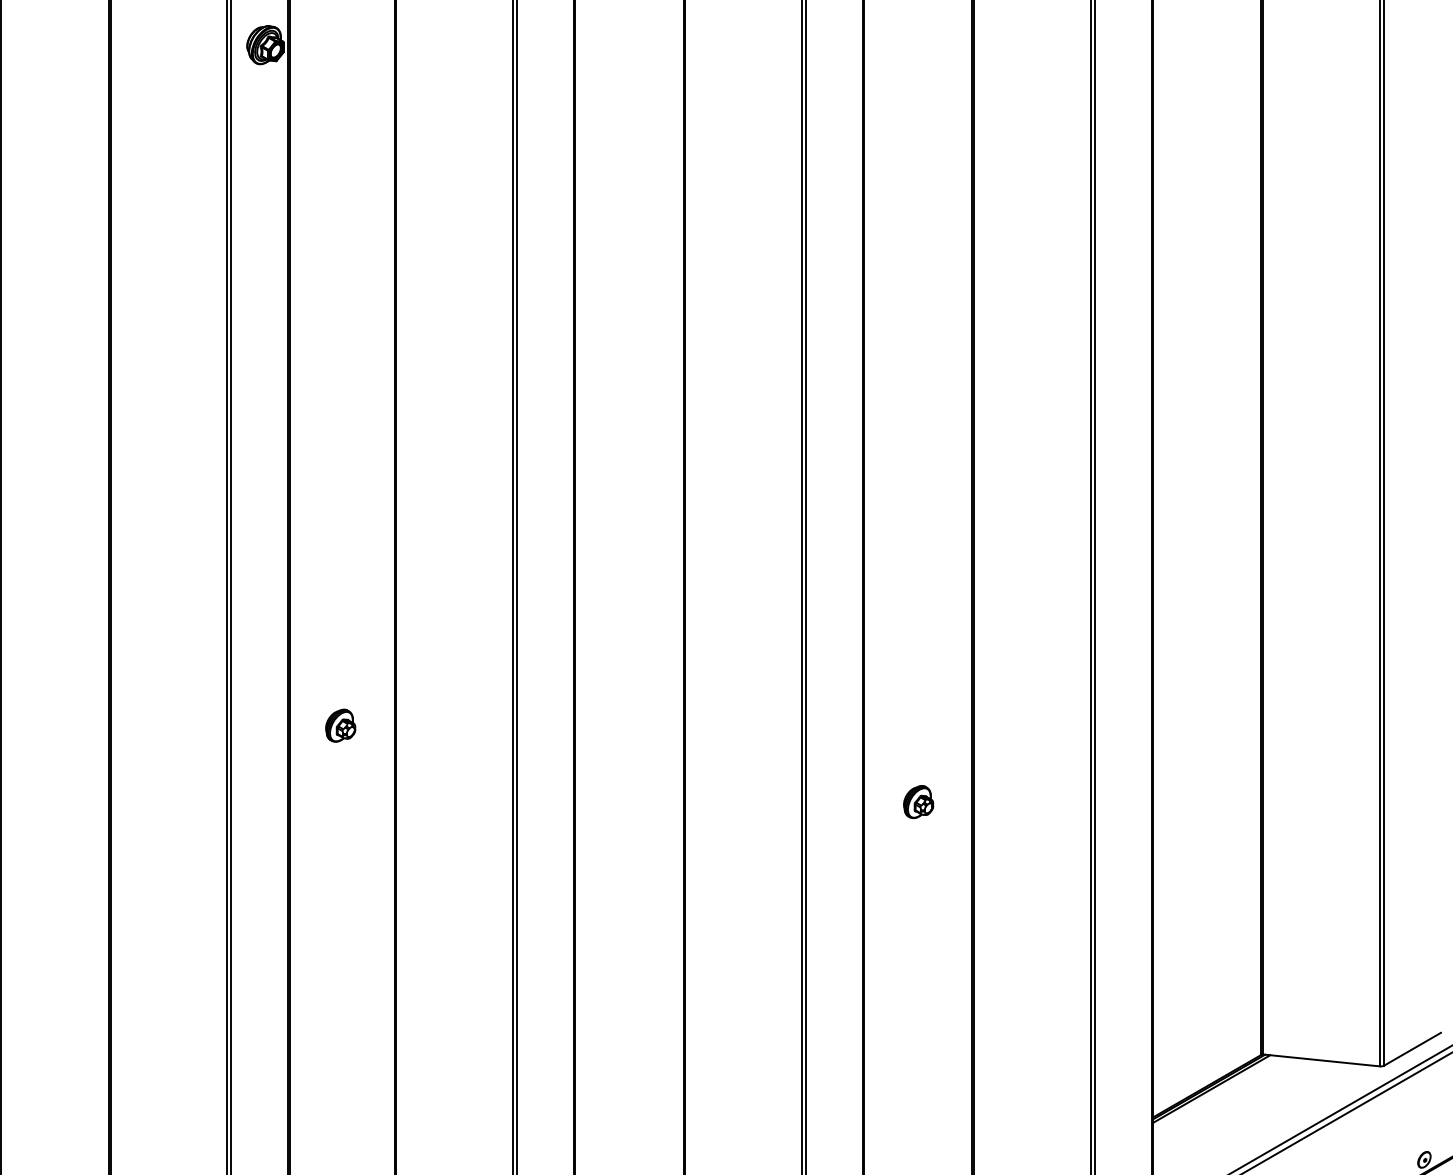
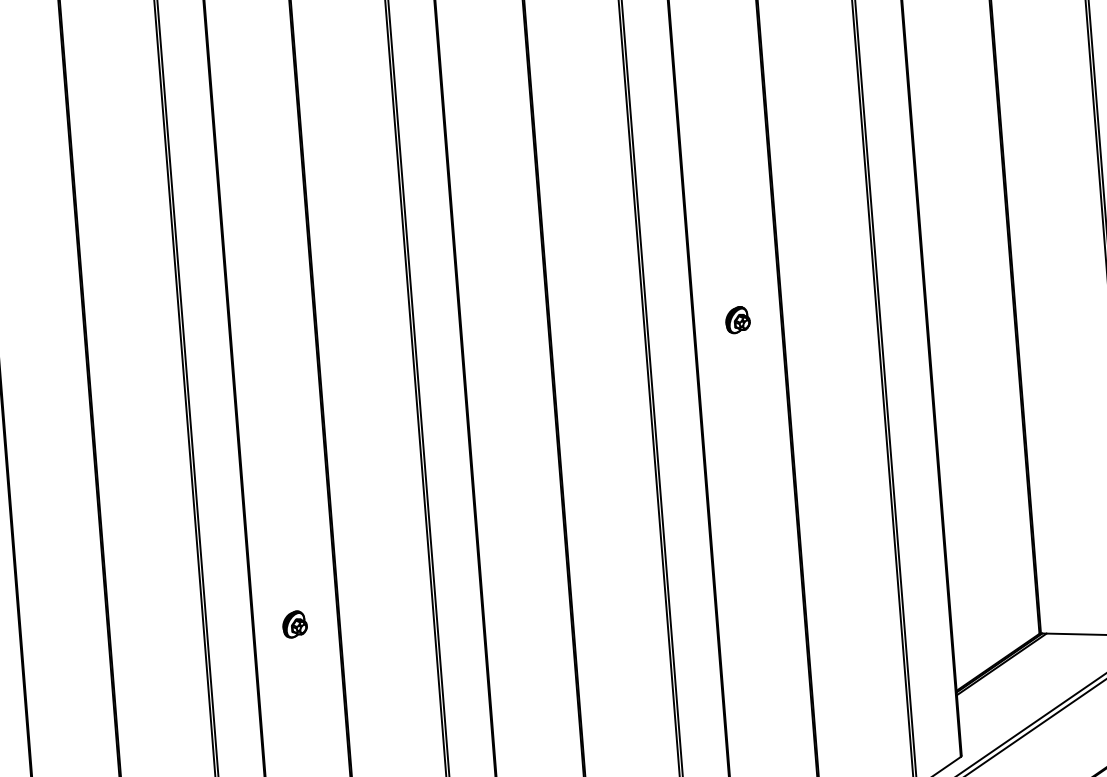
part: (340, 725) -> (294, 624), moved
part: (918, 802) -> (737, 320), moved

